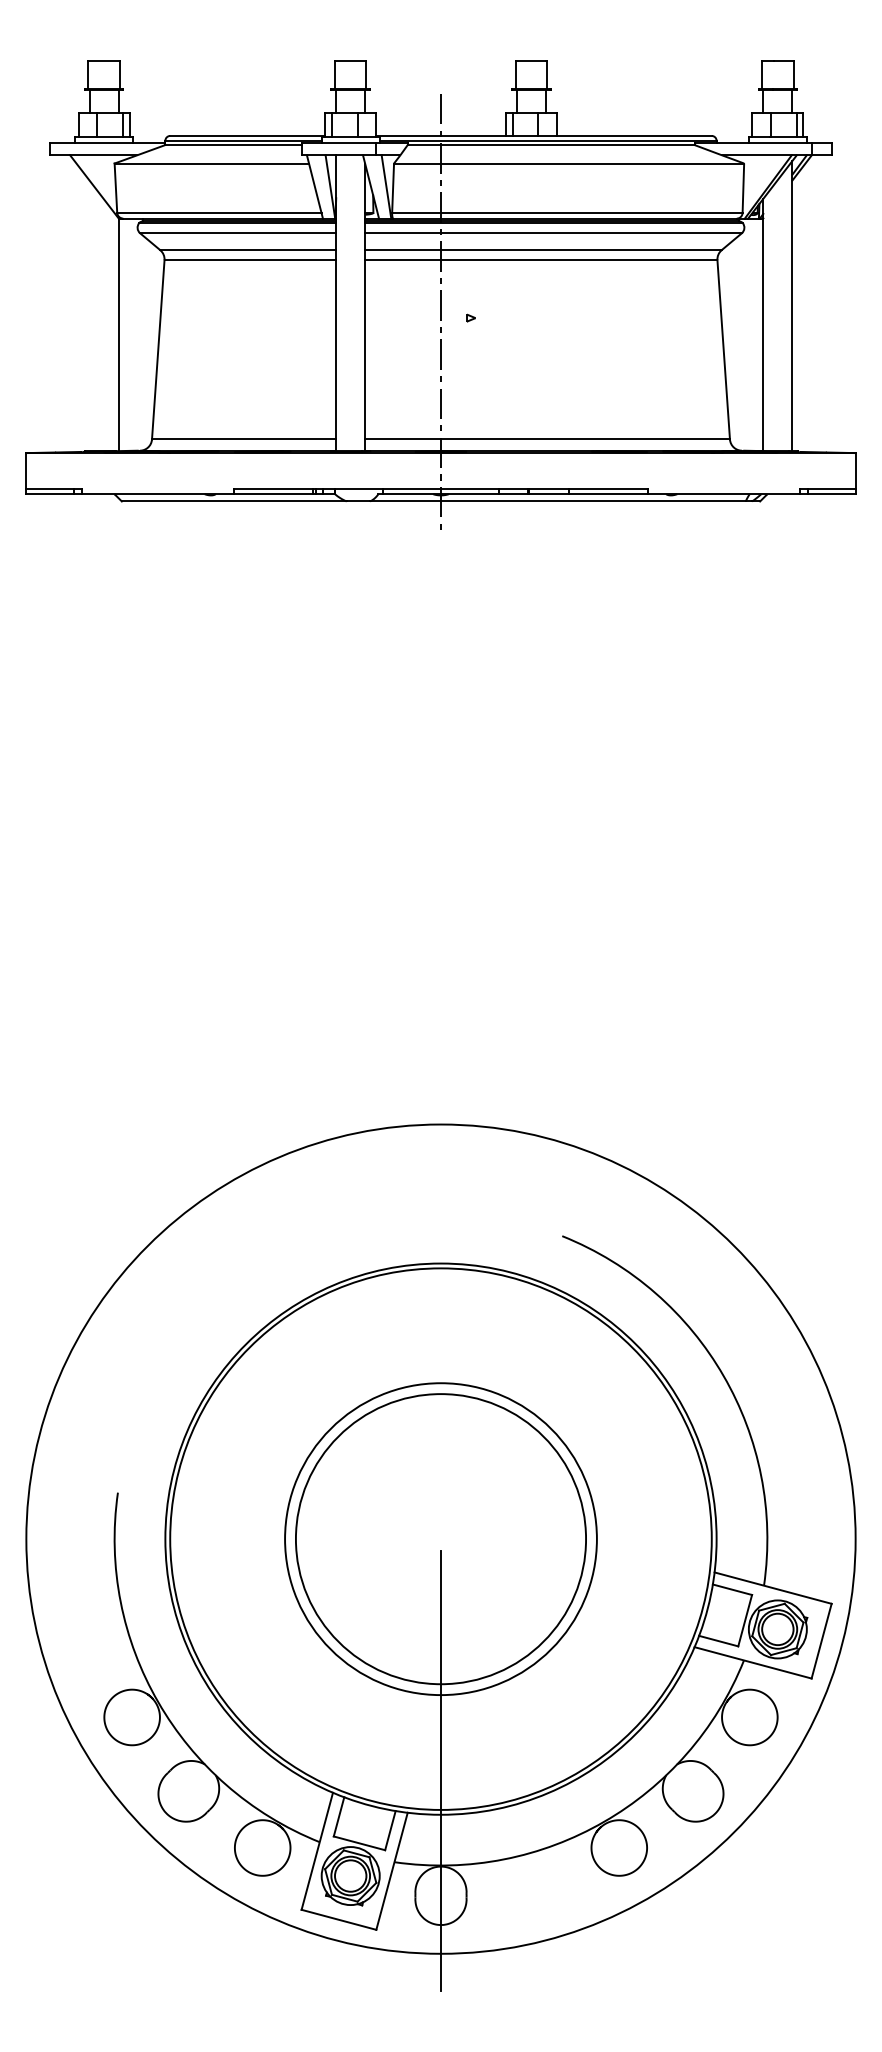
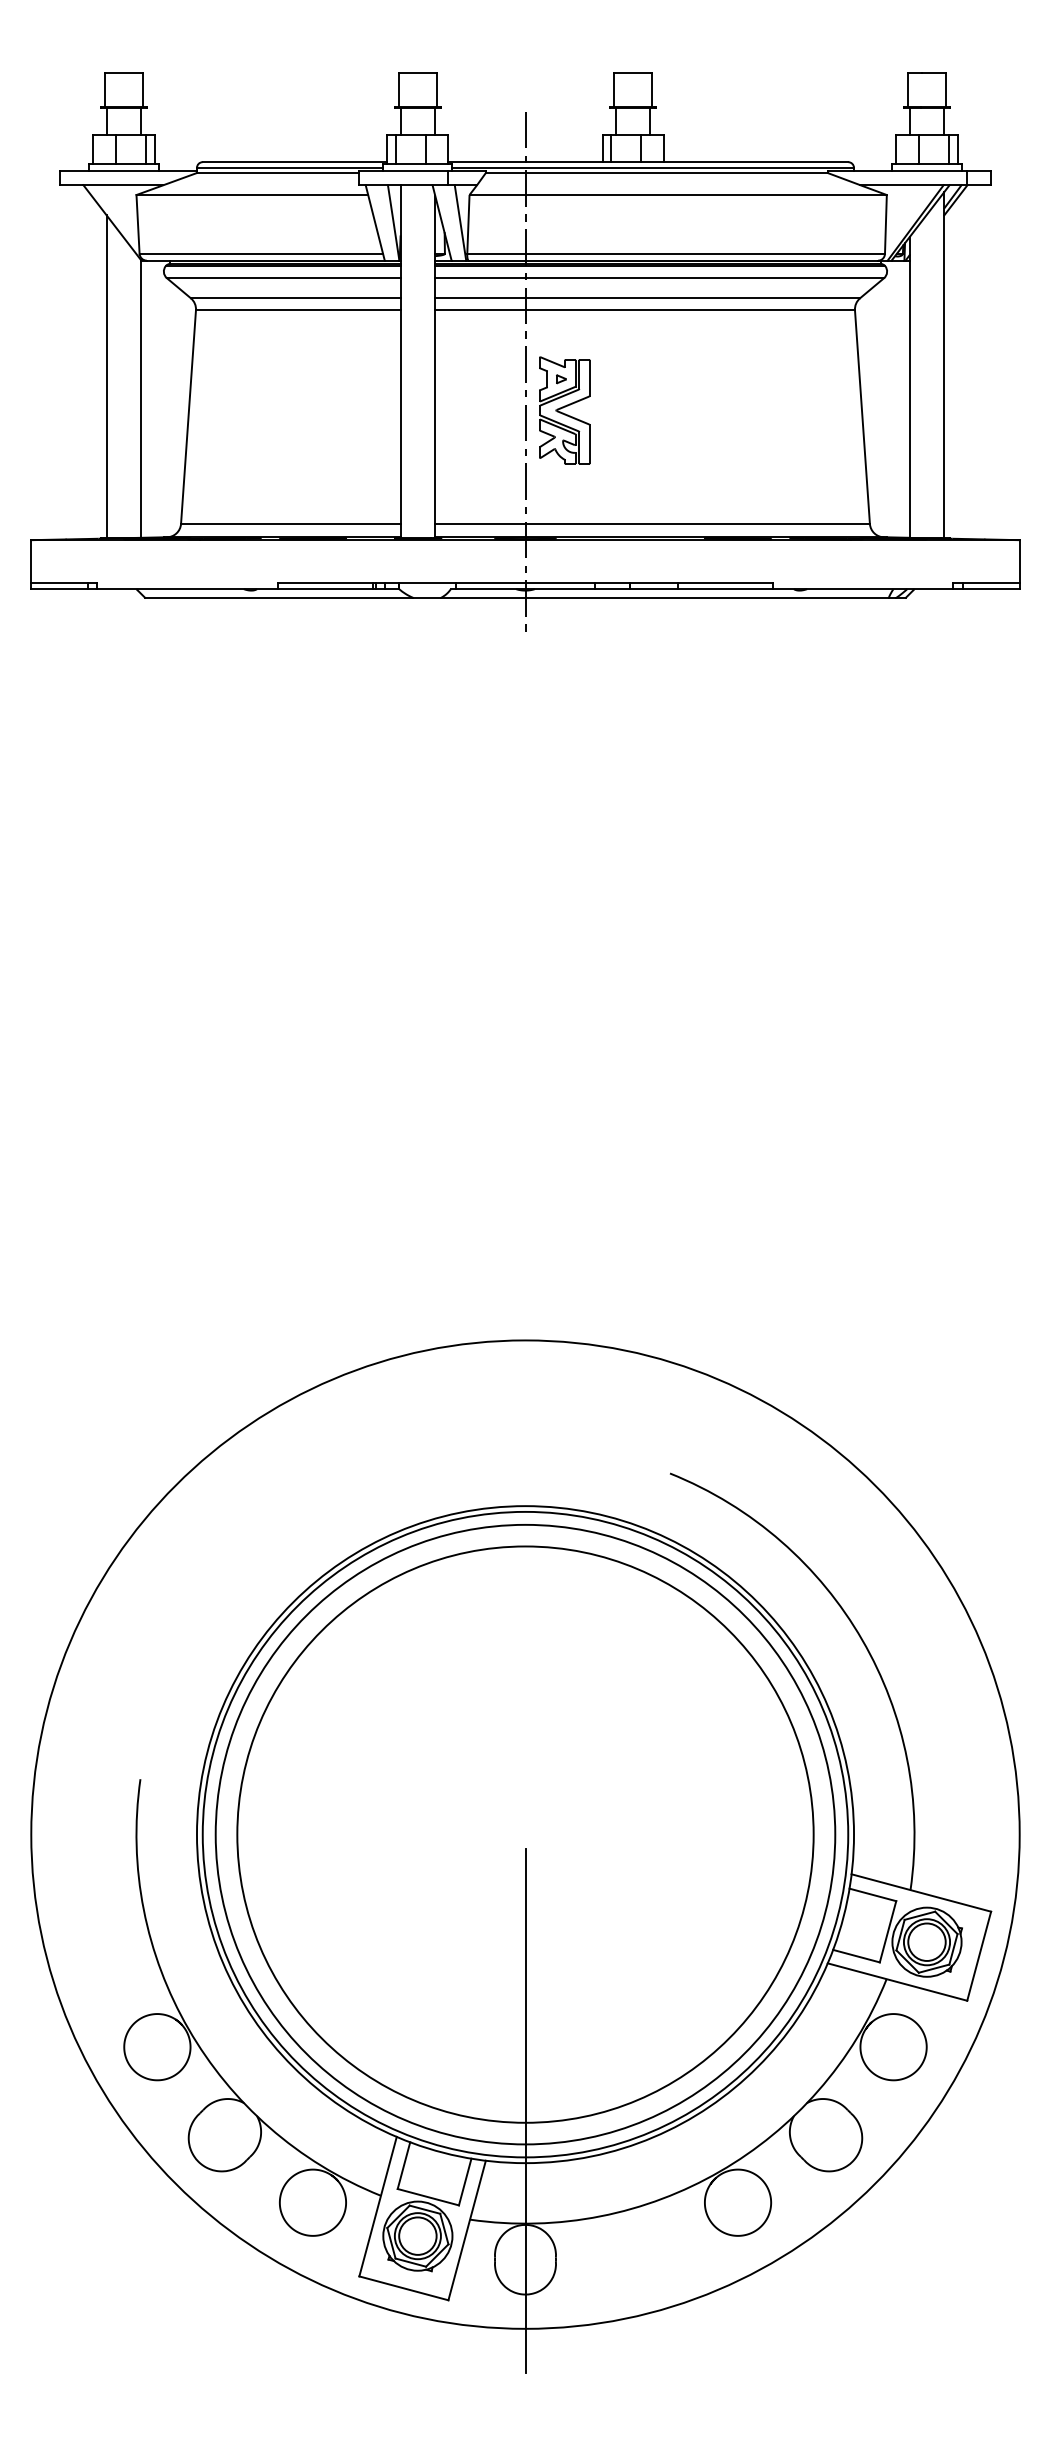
line: (89, 315) -> (106, 376), added
part: (473, 344) -> (564, 410), added
circle: (441, 1539) -> (525, 1834), size x1.67
circle: (441, 1539) -> (525, 1834), size x1.67

